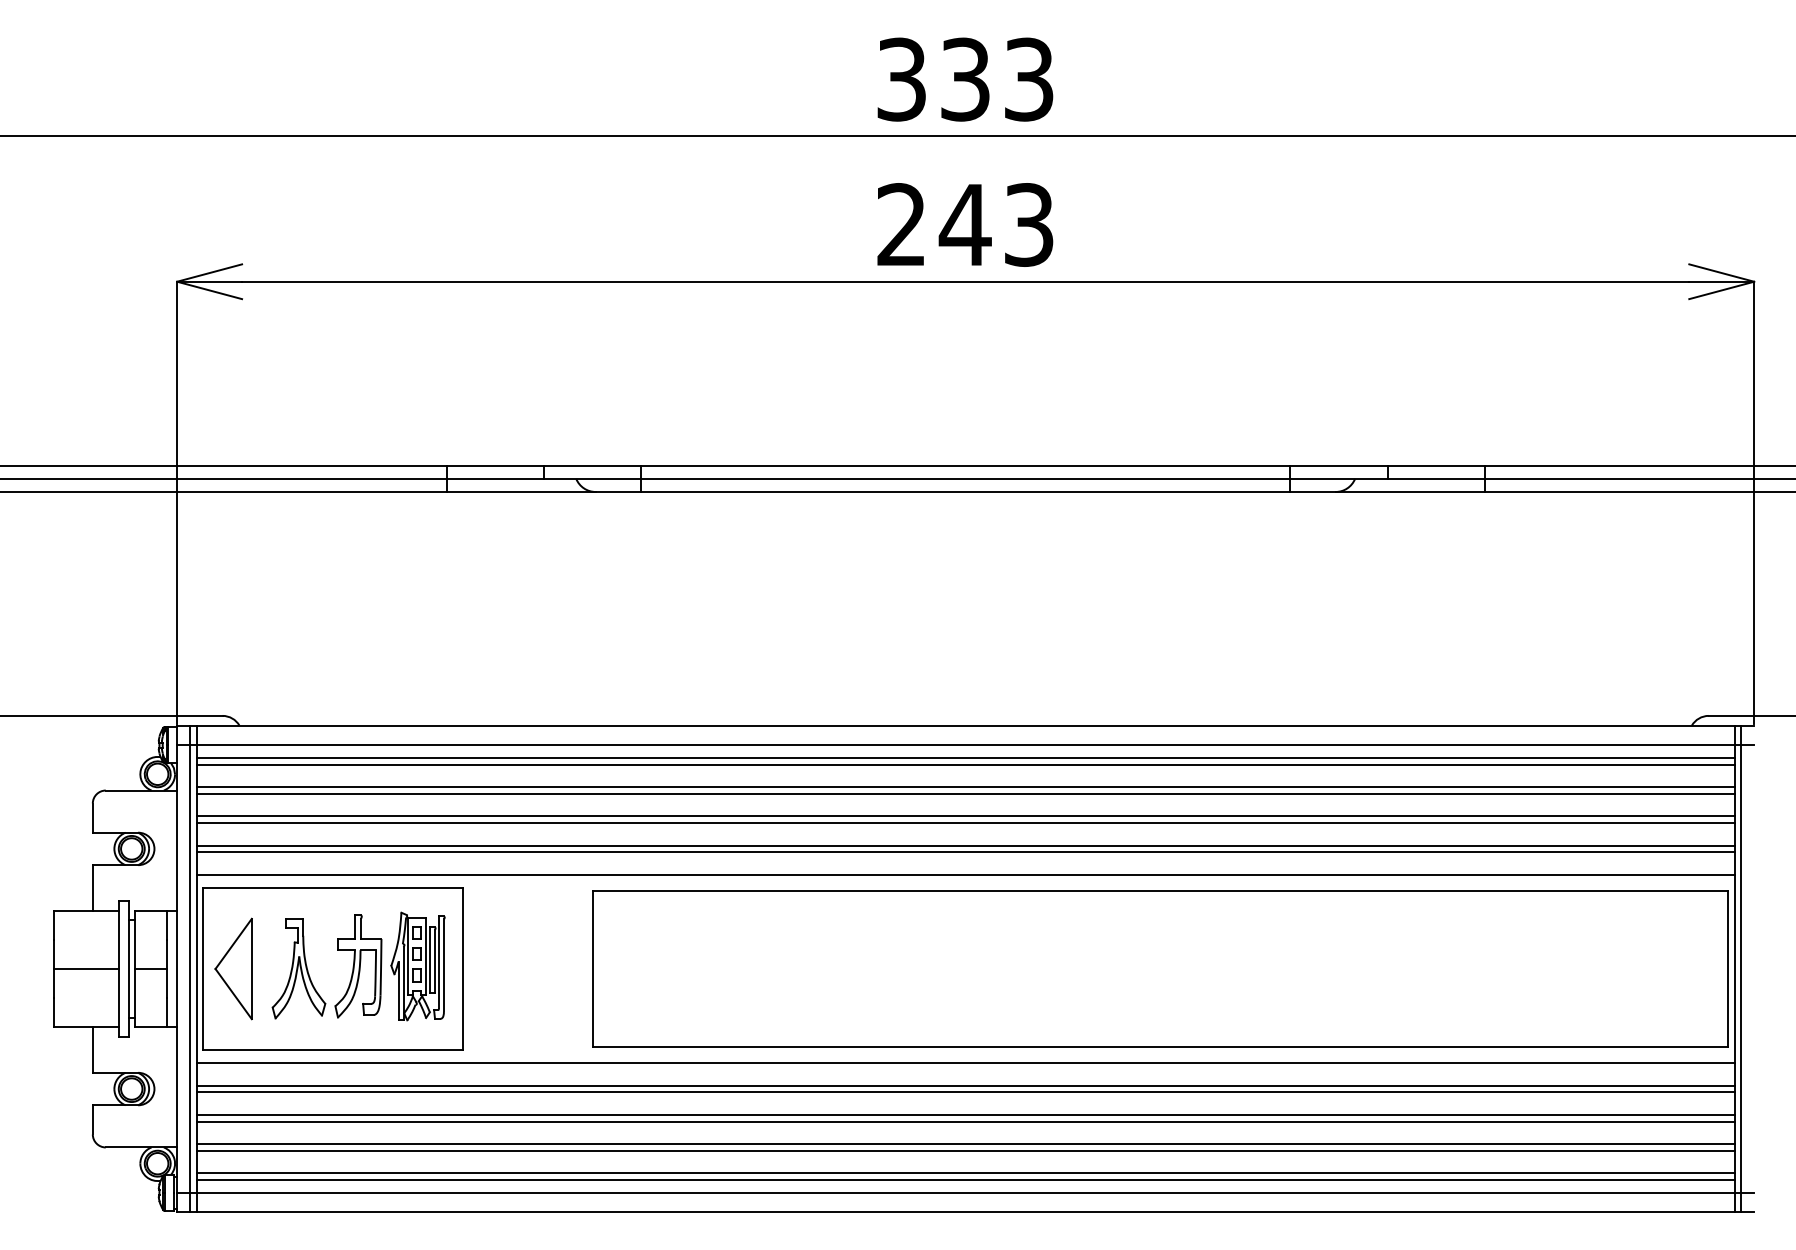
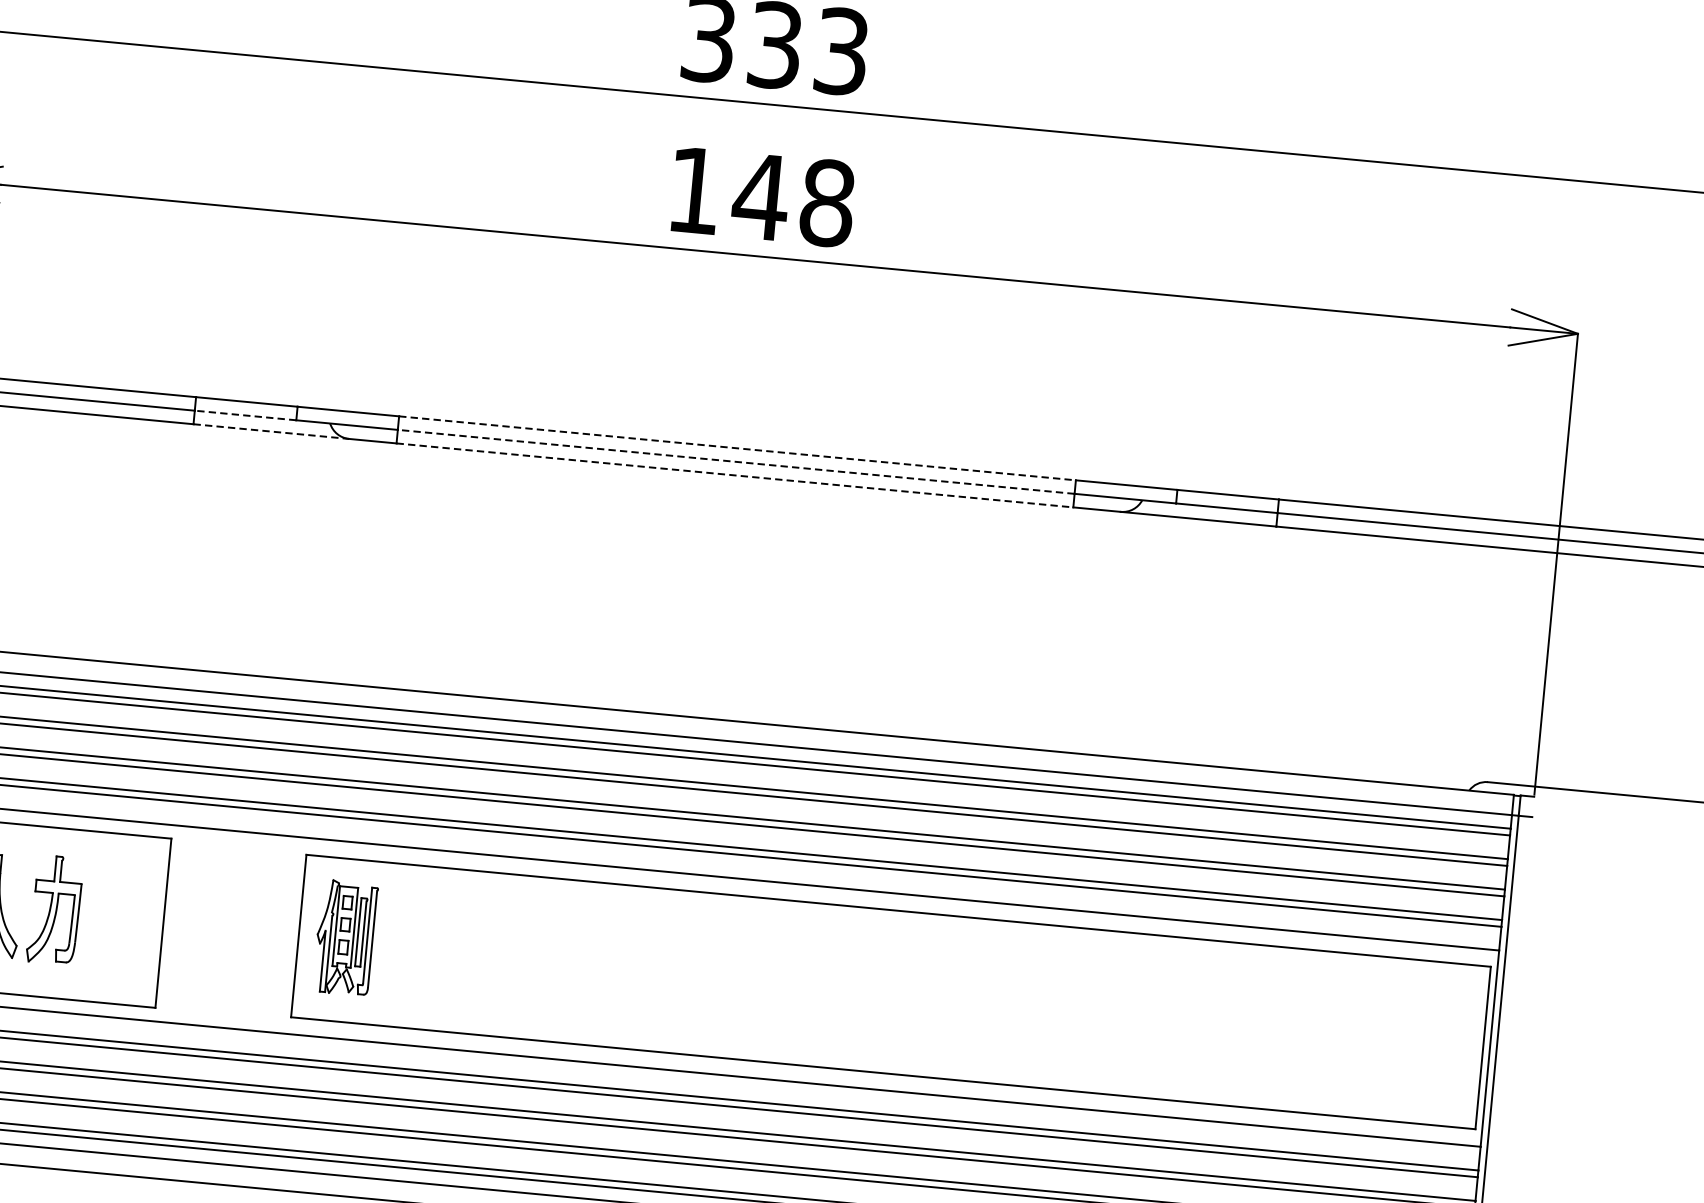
text: (965, 224) -> (761, 196), 243 -> 148
line: (966, 466) -> (738, 448), solid -> dashed
line: (495, 479) -> (245, 416), solid -> dashed
line: (965, 479) -> (735, 462), solid -> dashed
line: (521, 492) -> (271, 432), solid -> dashed
line: (966, 492) -> (735, 476), solid -> dashed
part: (417, 966) -> (344, 937), moved

